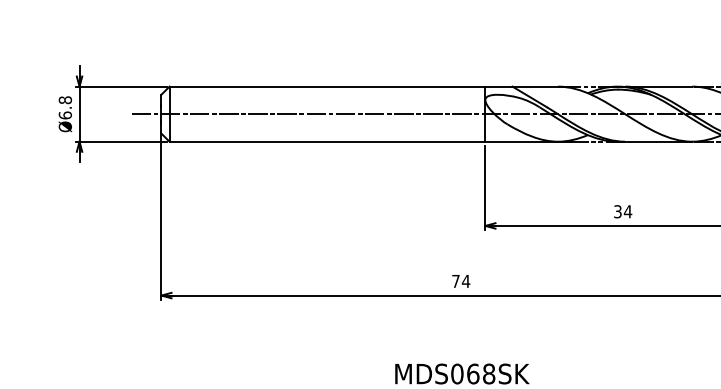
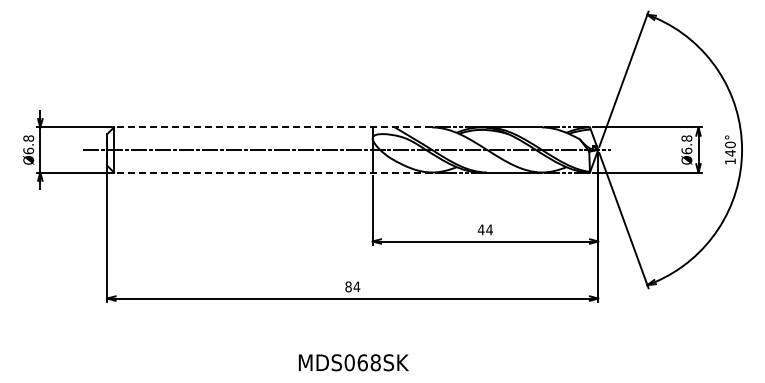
line: (370, 86) -> (278, 127), solid -> dashed
line: (370, 141) -> (278, 172), solid -> dashed
text: (617, 211) -> (480, 229), 34 -> 44
text: (455, 280) -> (348, 286), 74 -> 84

